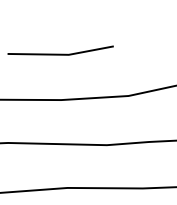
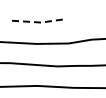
line: (61, 55) -> (37, 22), solid -> dashed

